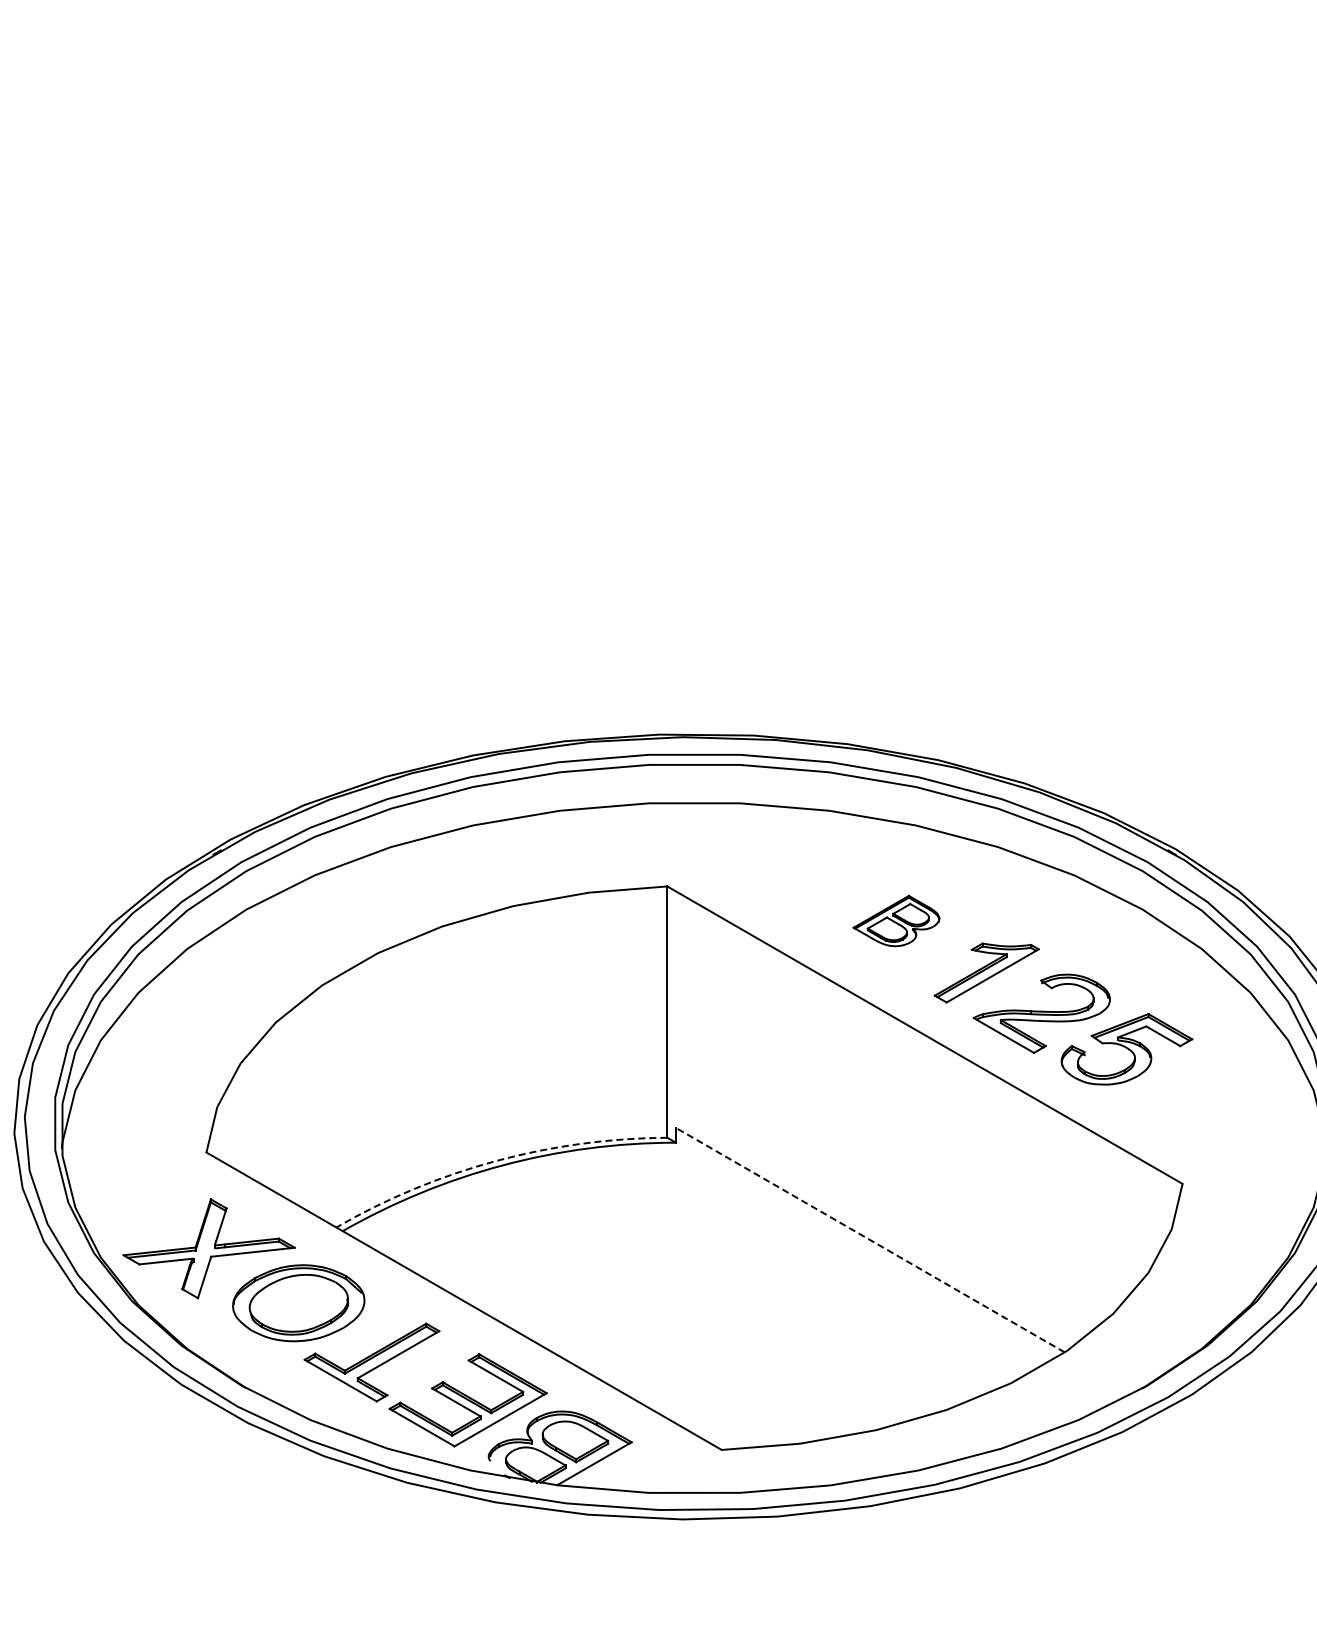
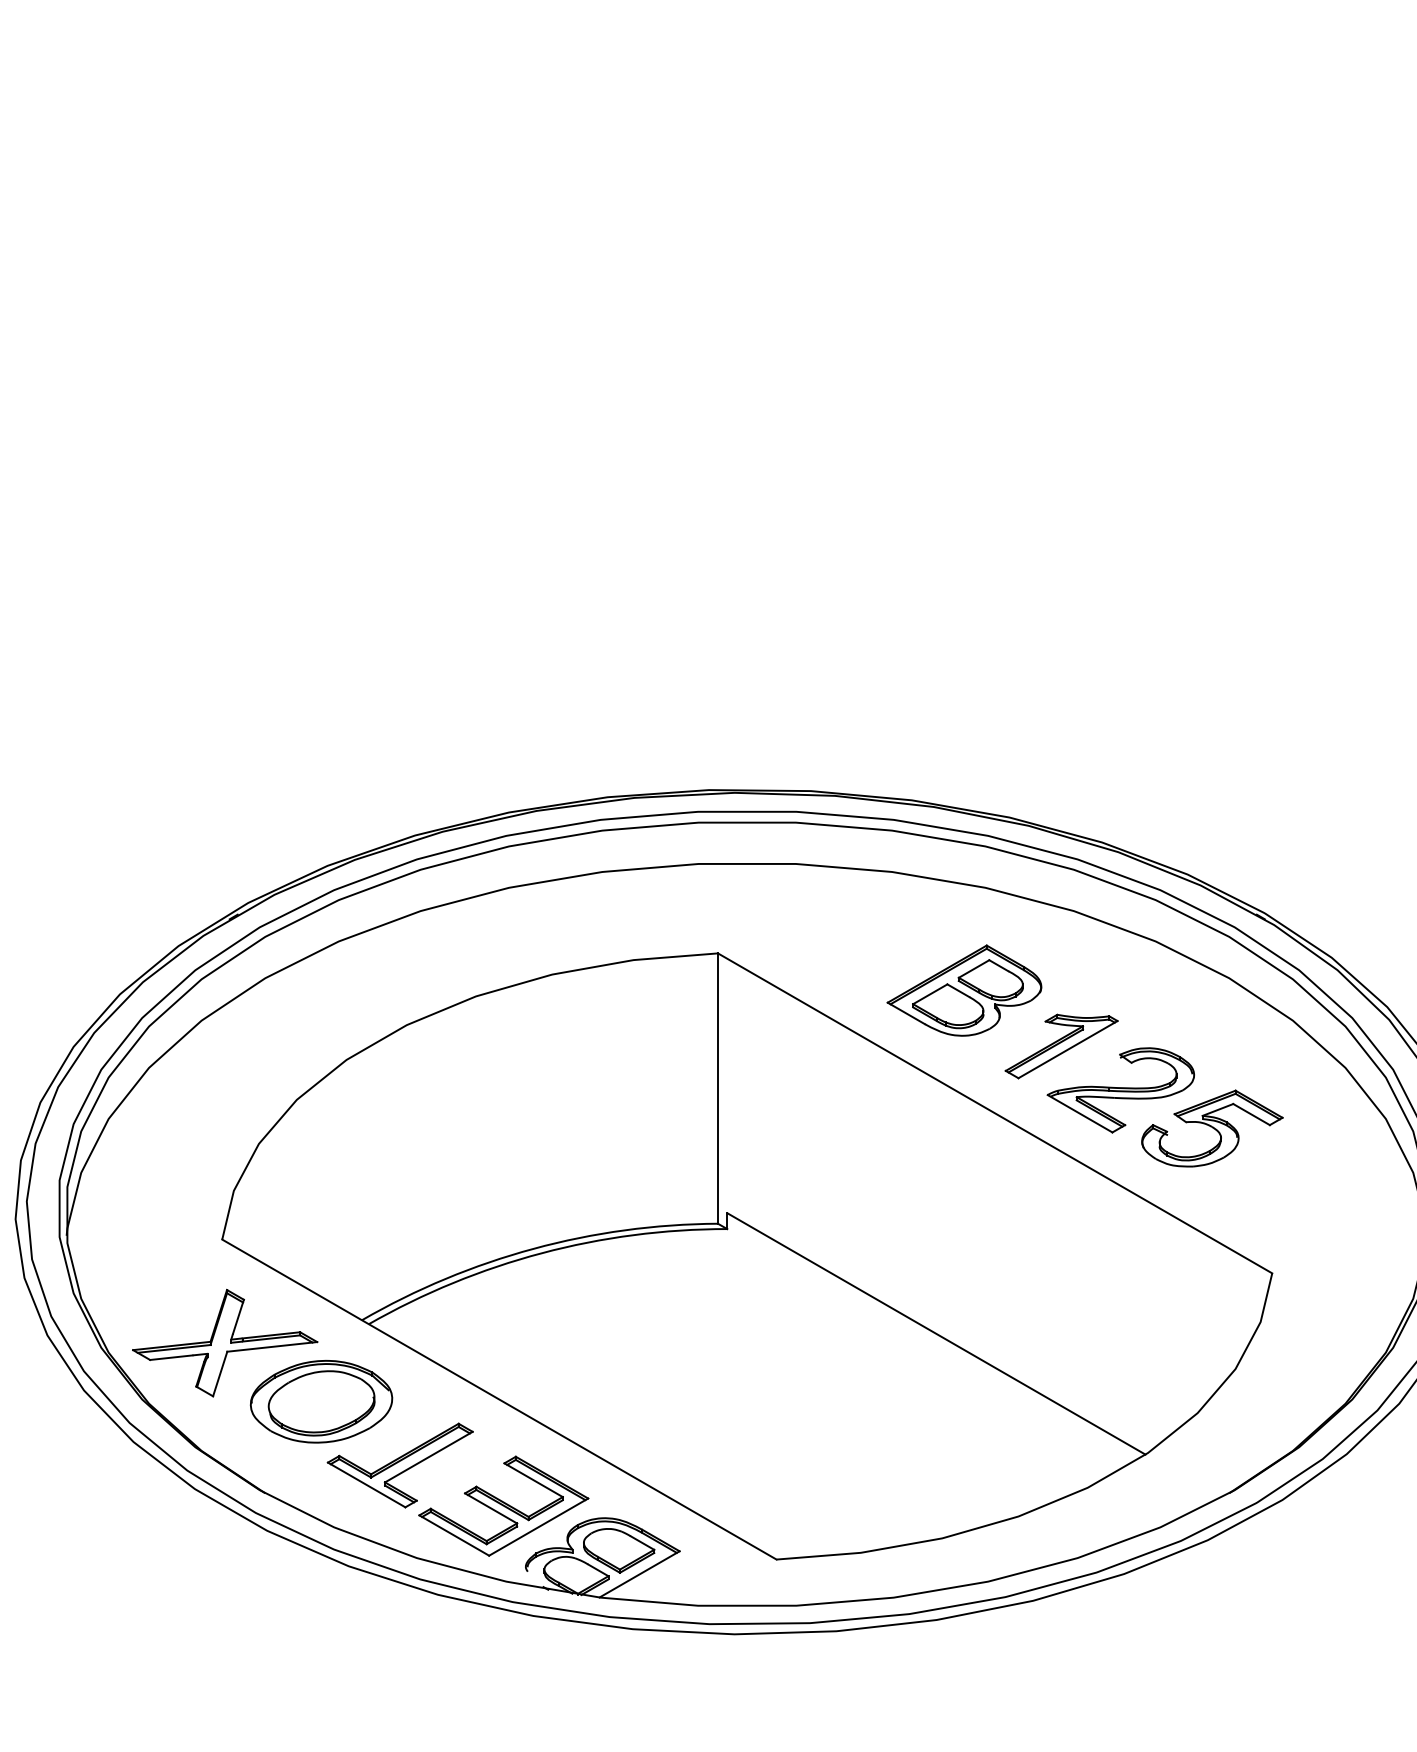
part: (896, 920) -> (964, 990), size x1.67
arc: (496, 1161) -> (534, 1249), dashed -> solid
line: (869, 1239) -> (935, 1333), dashed -> solid

